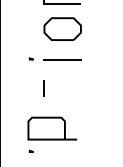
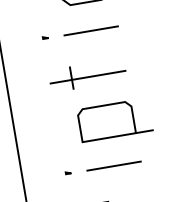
line: (54, 90) -> (86, 78), added
curve: (52, 118) -> (112, 105), moved
line: (62, 152) -> (113, 166), added

